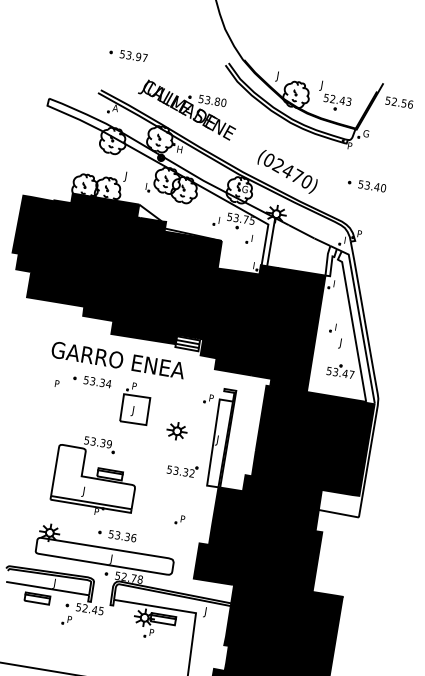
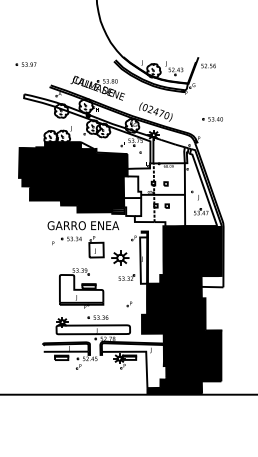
part: (127, 54) -> (25, 64), moved
part: (366, 185) -> (212, 119), moved
fill: (259, 324) -> (154, 194), removed
part: (177, 430) -> (120, 257), size x1.6

